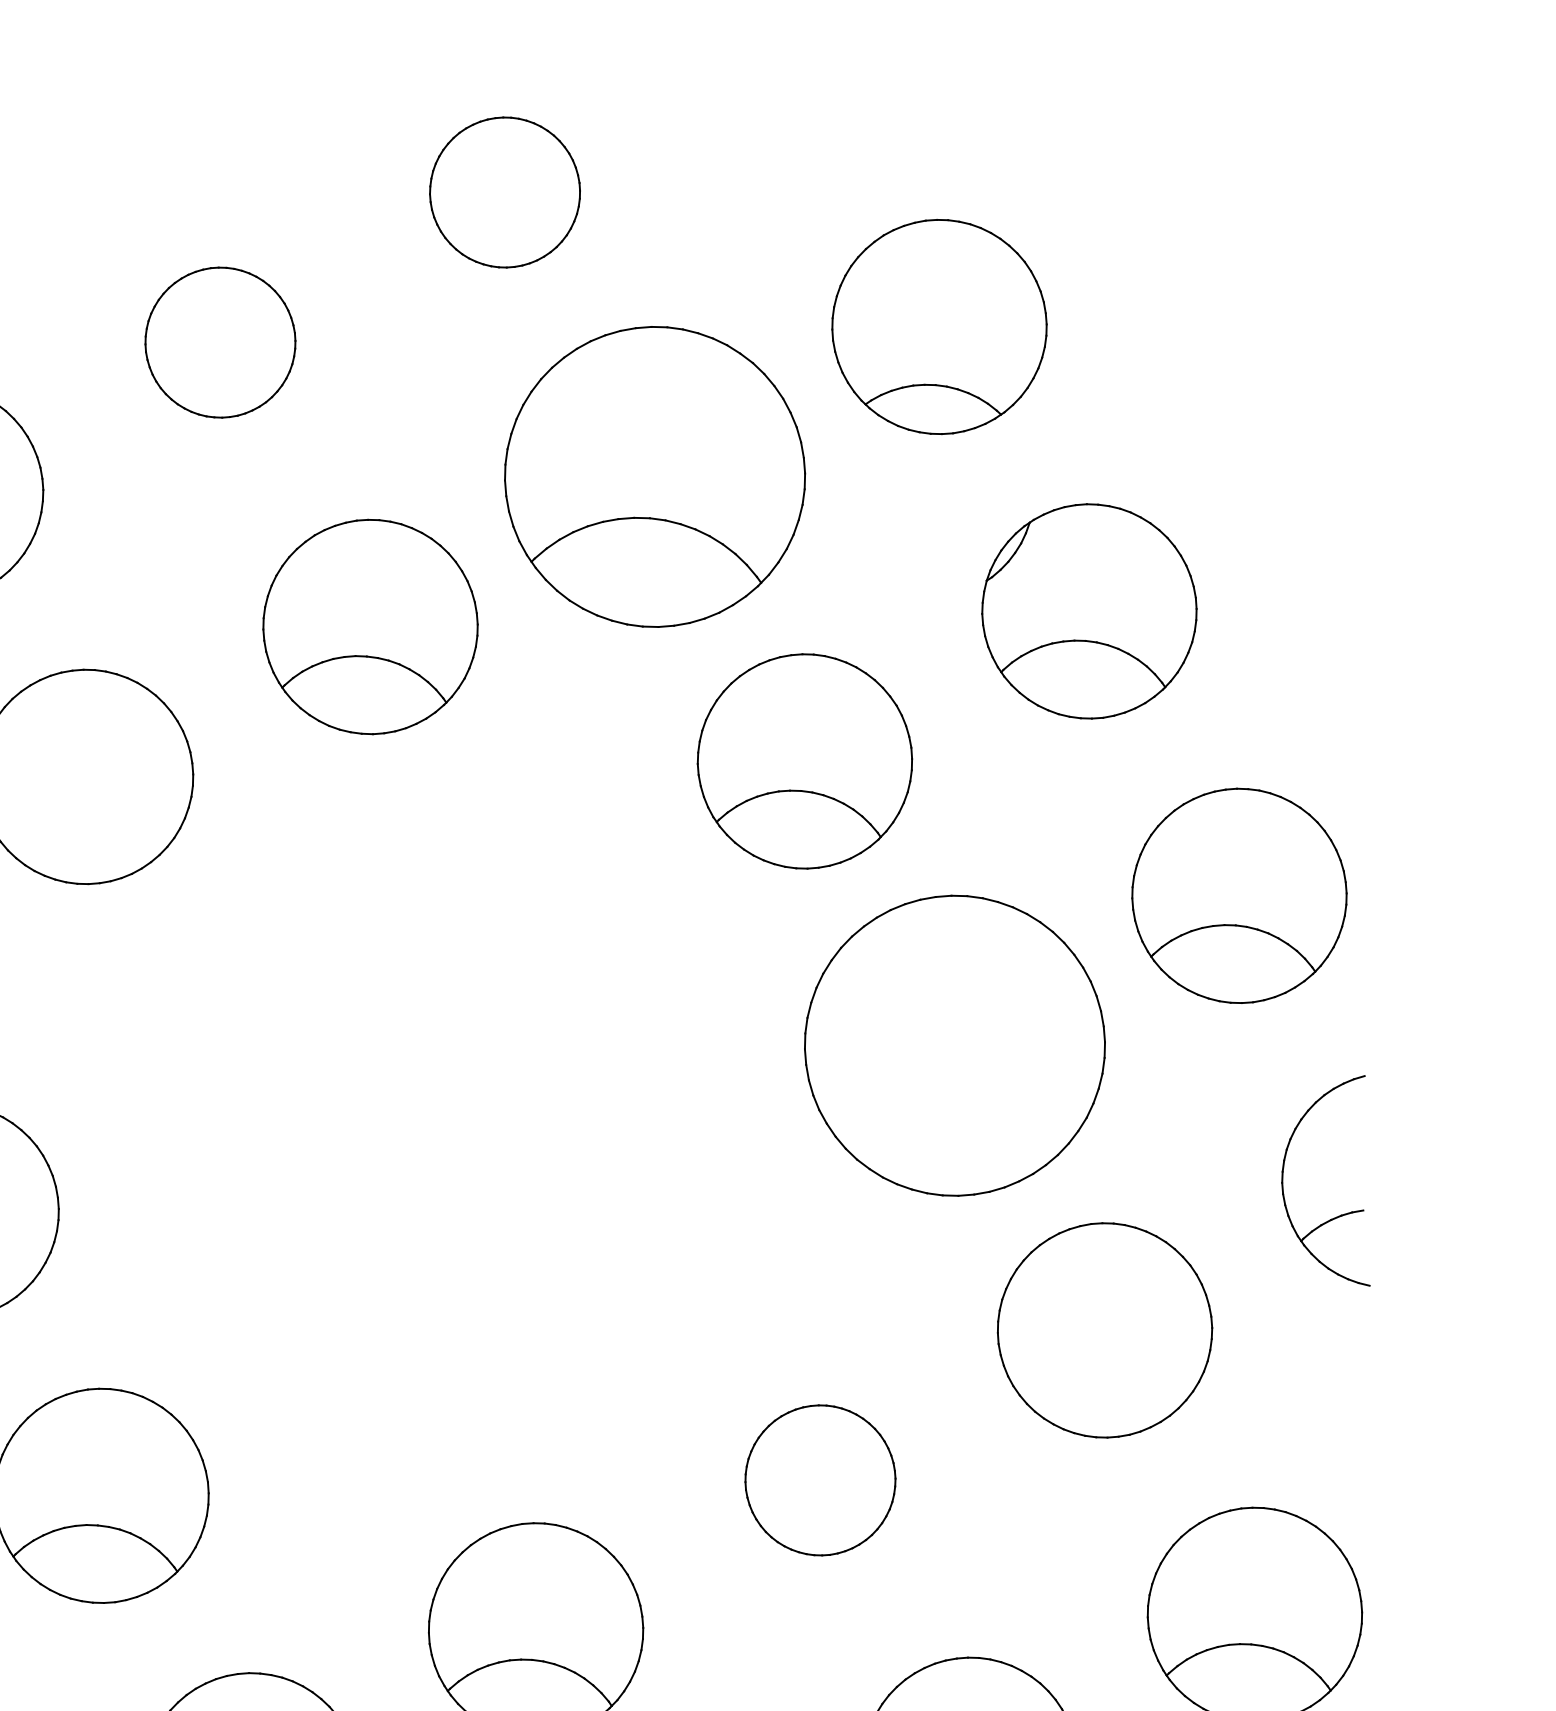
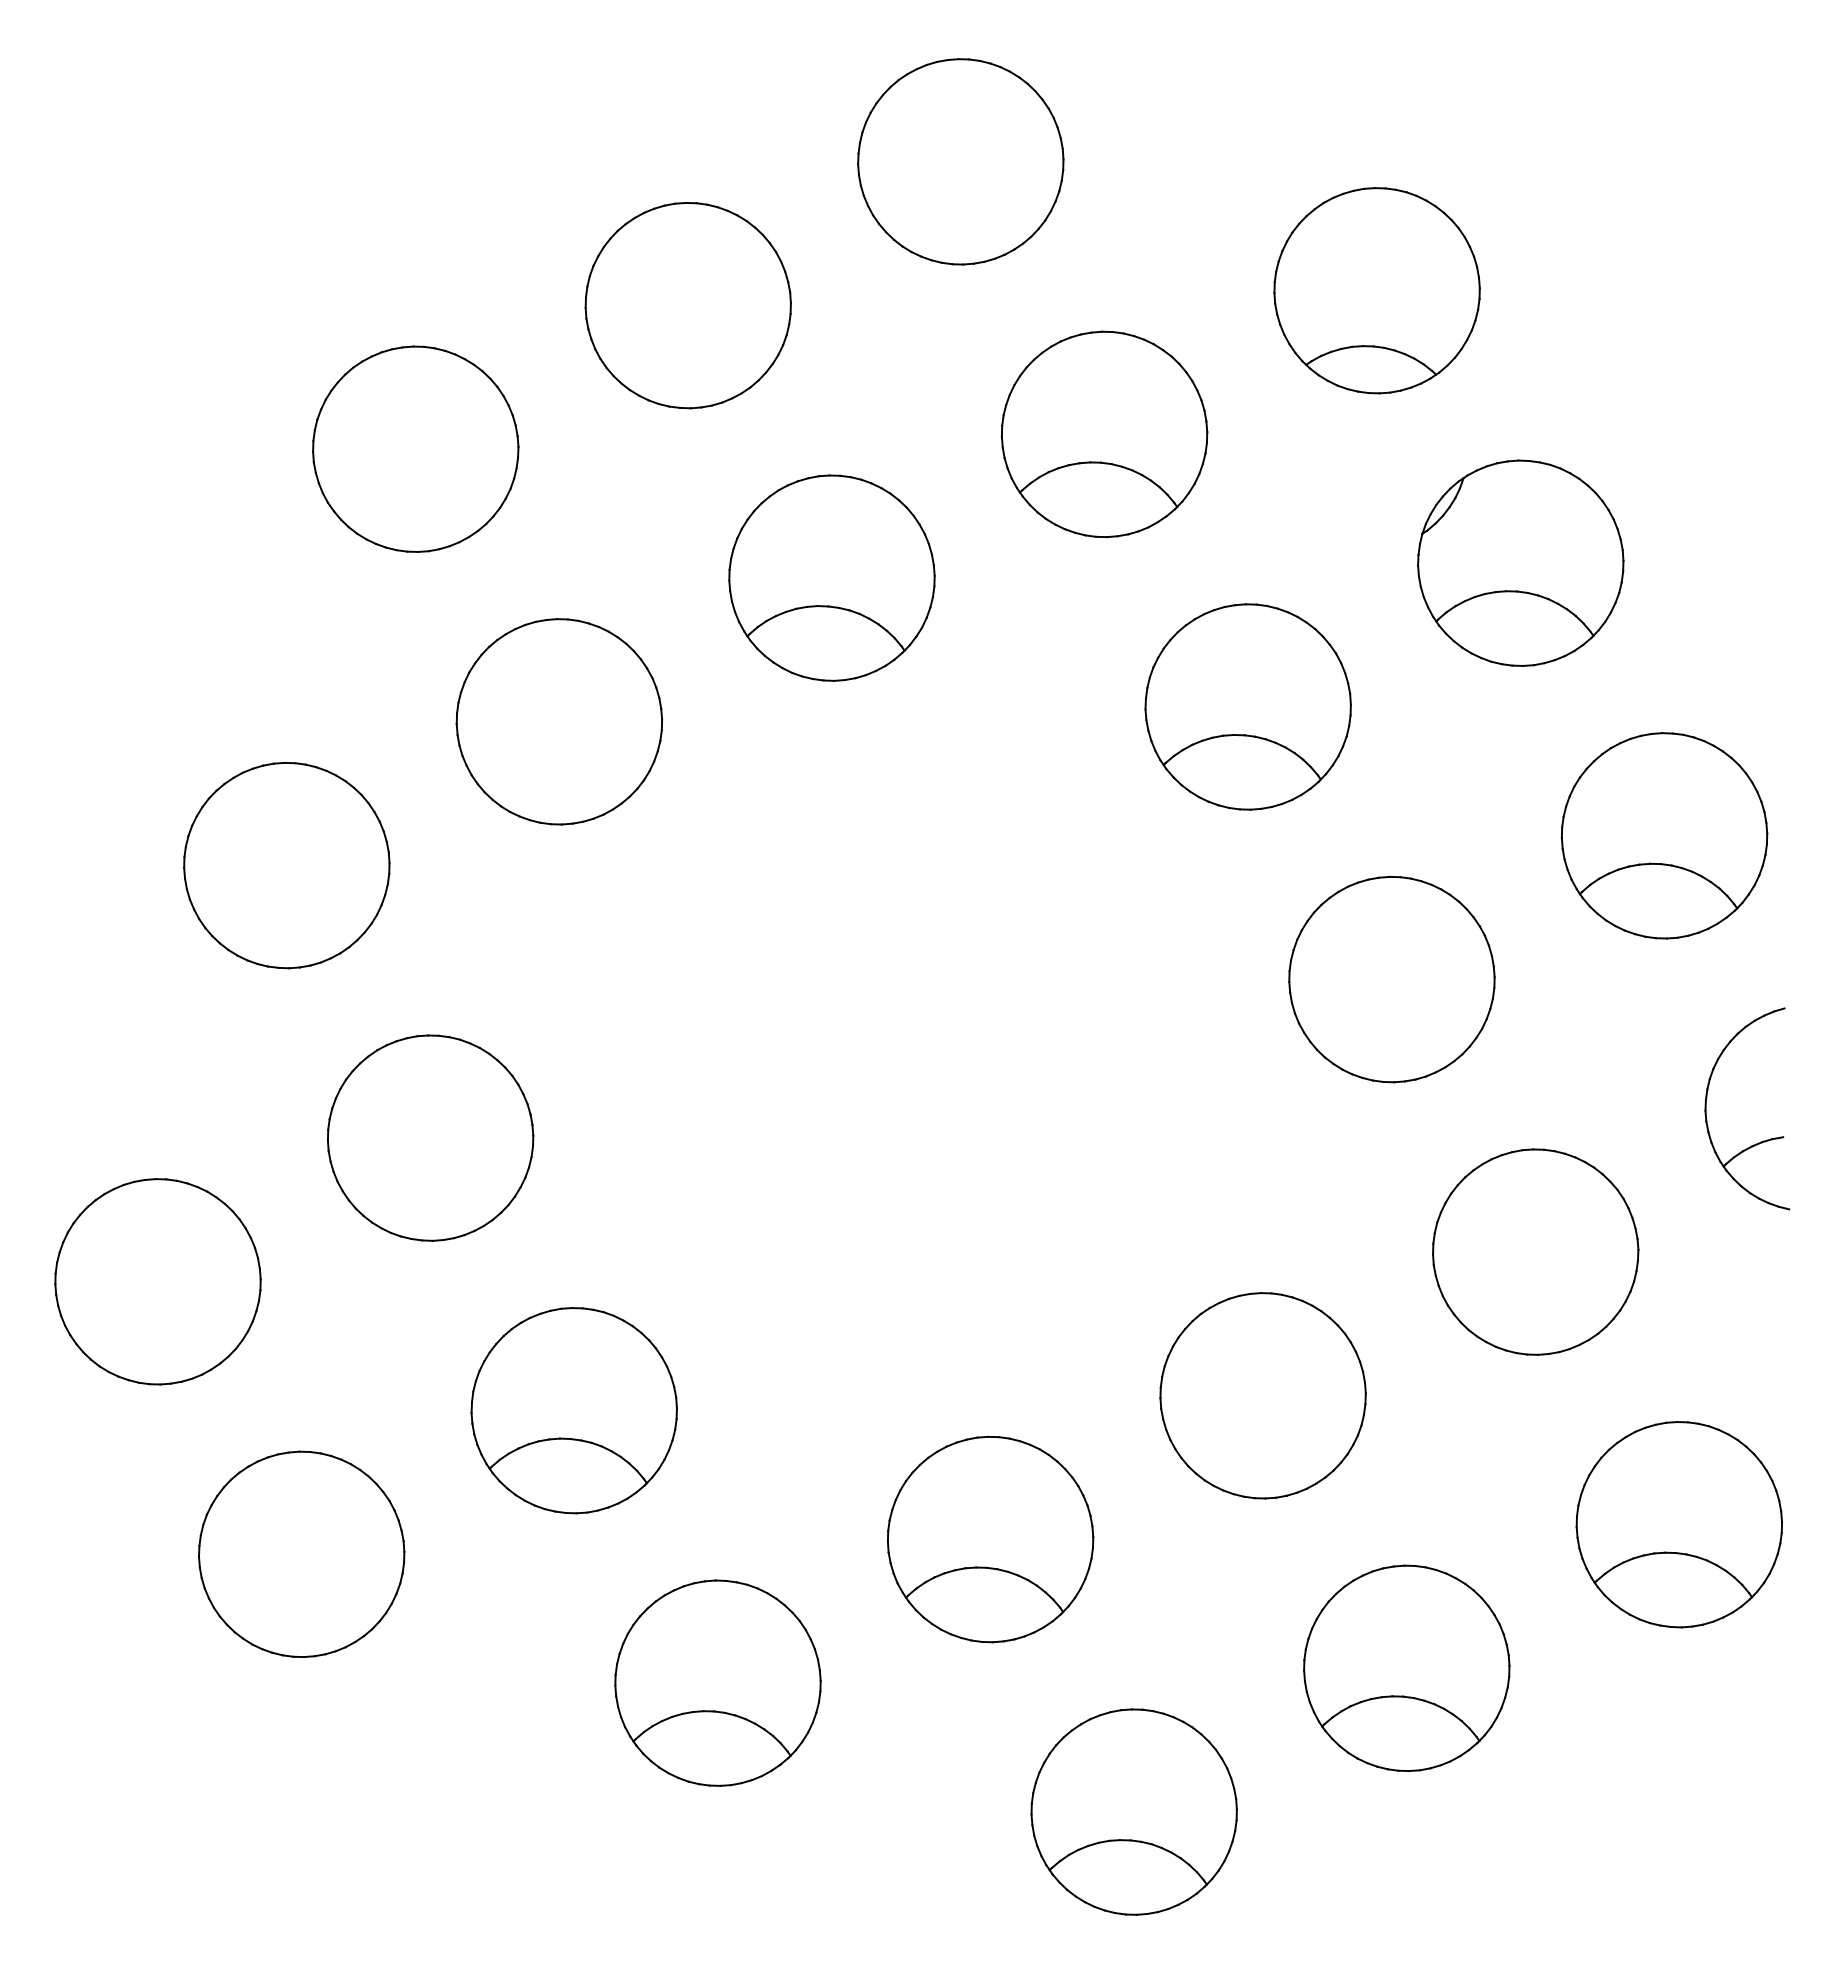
part: (504, 192) -> (960, 161), size x1.43
part: (219, 342) -> (687, 305), size x1.43
part: (654, 477) -> (1104, 434), size x0.71
part: (954, 1045) -> (1391, 979), size x0.71
part: (819, 1480) -> (1262, 1395), size x1.43

